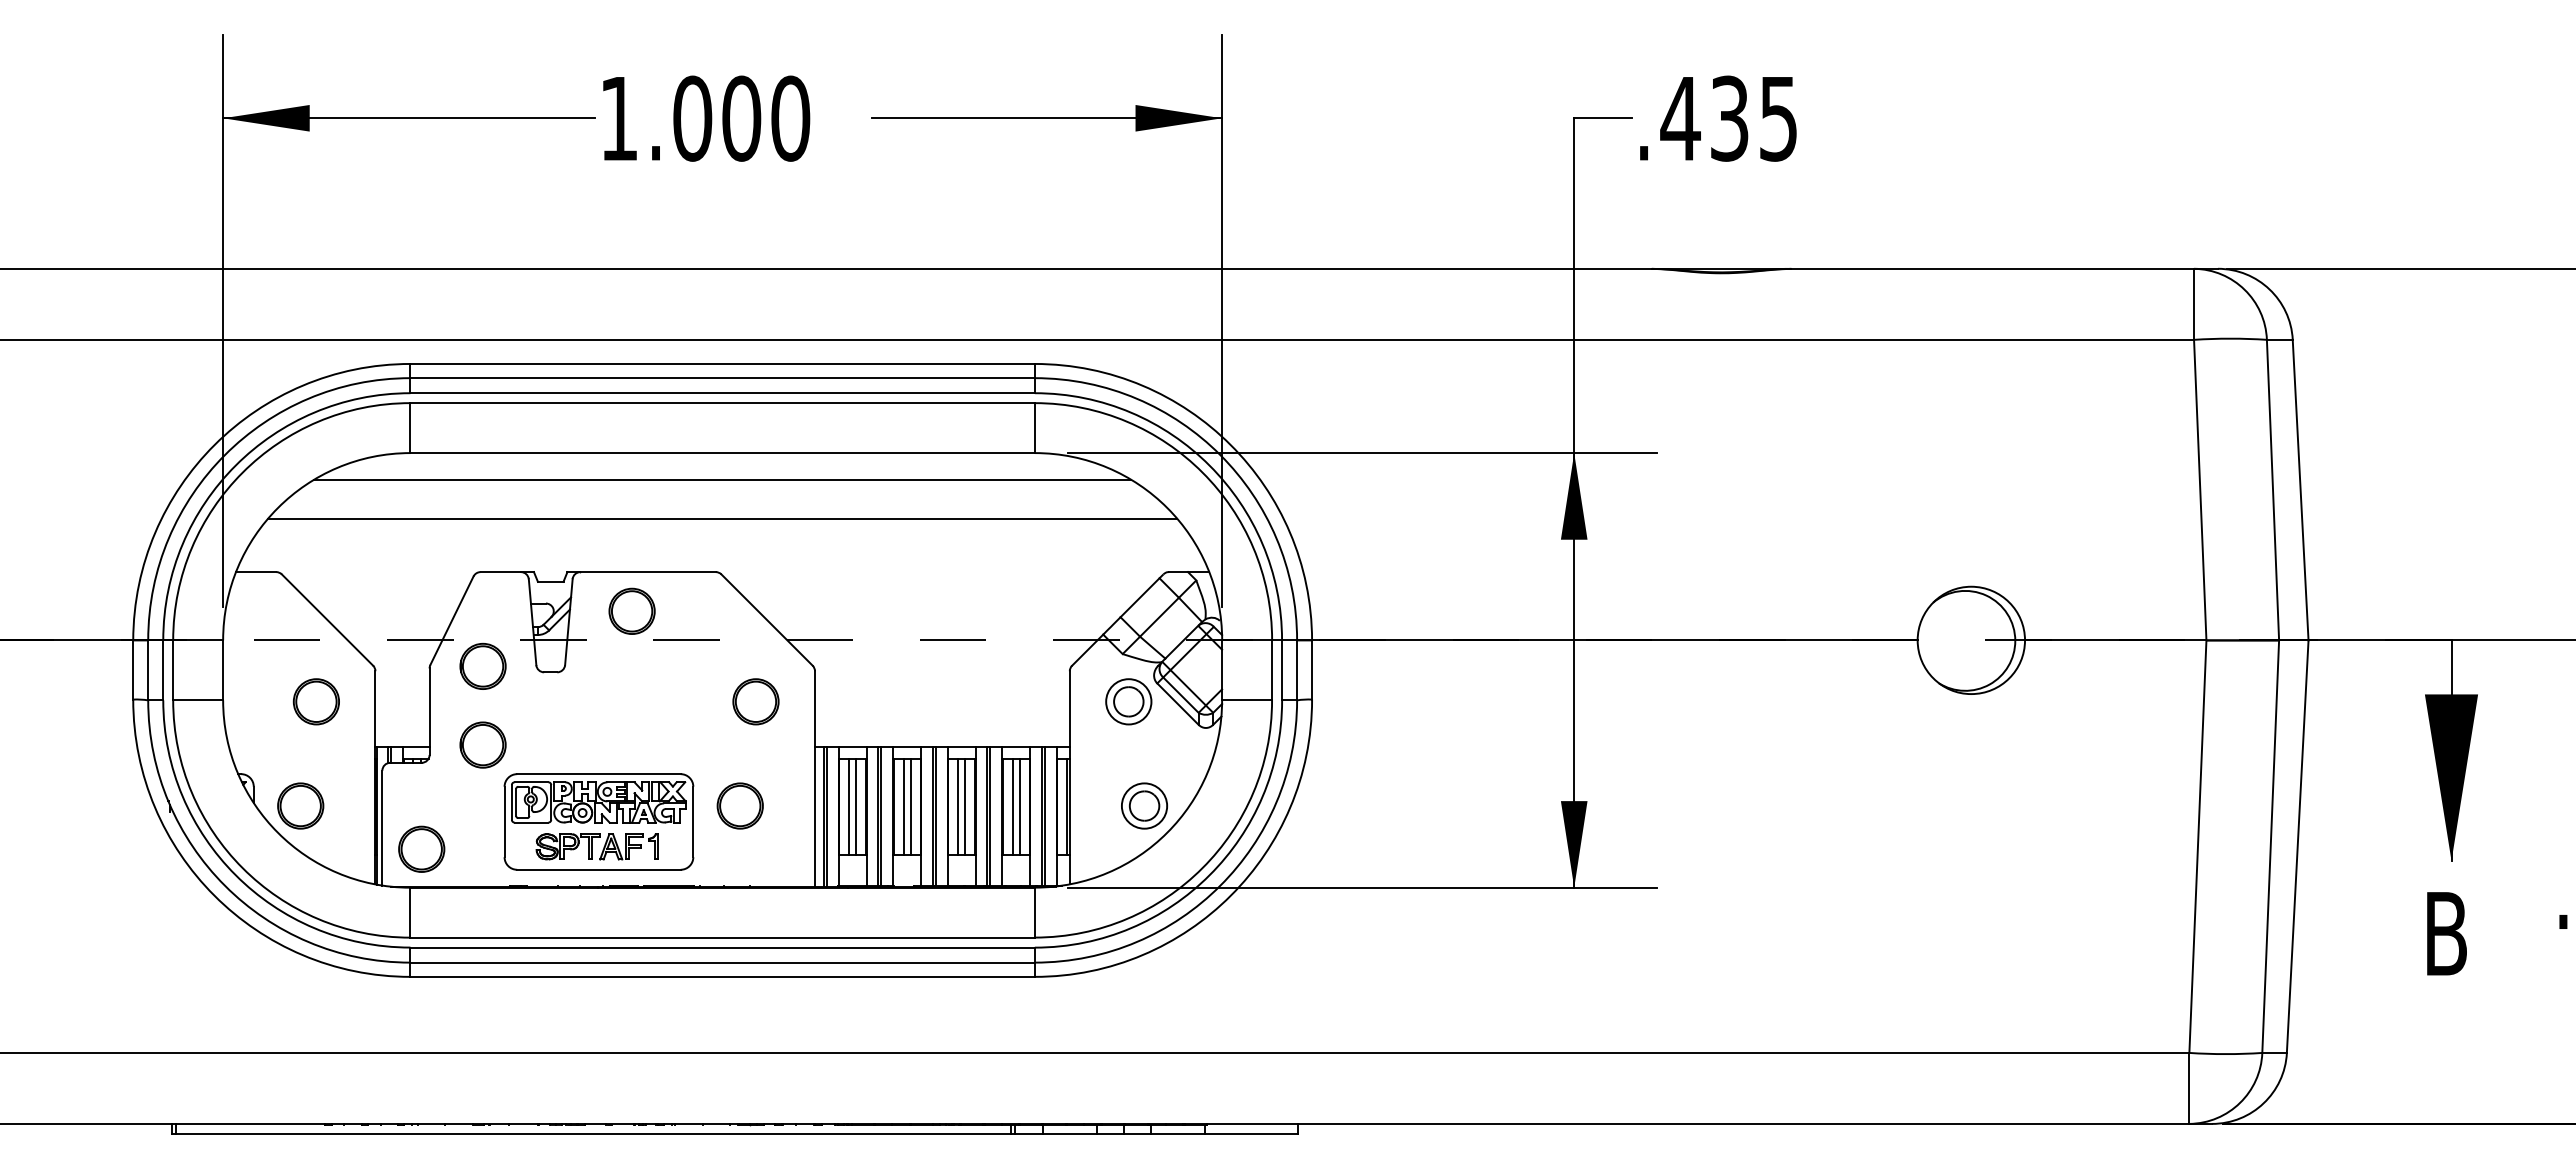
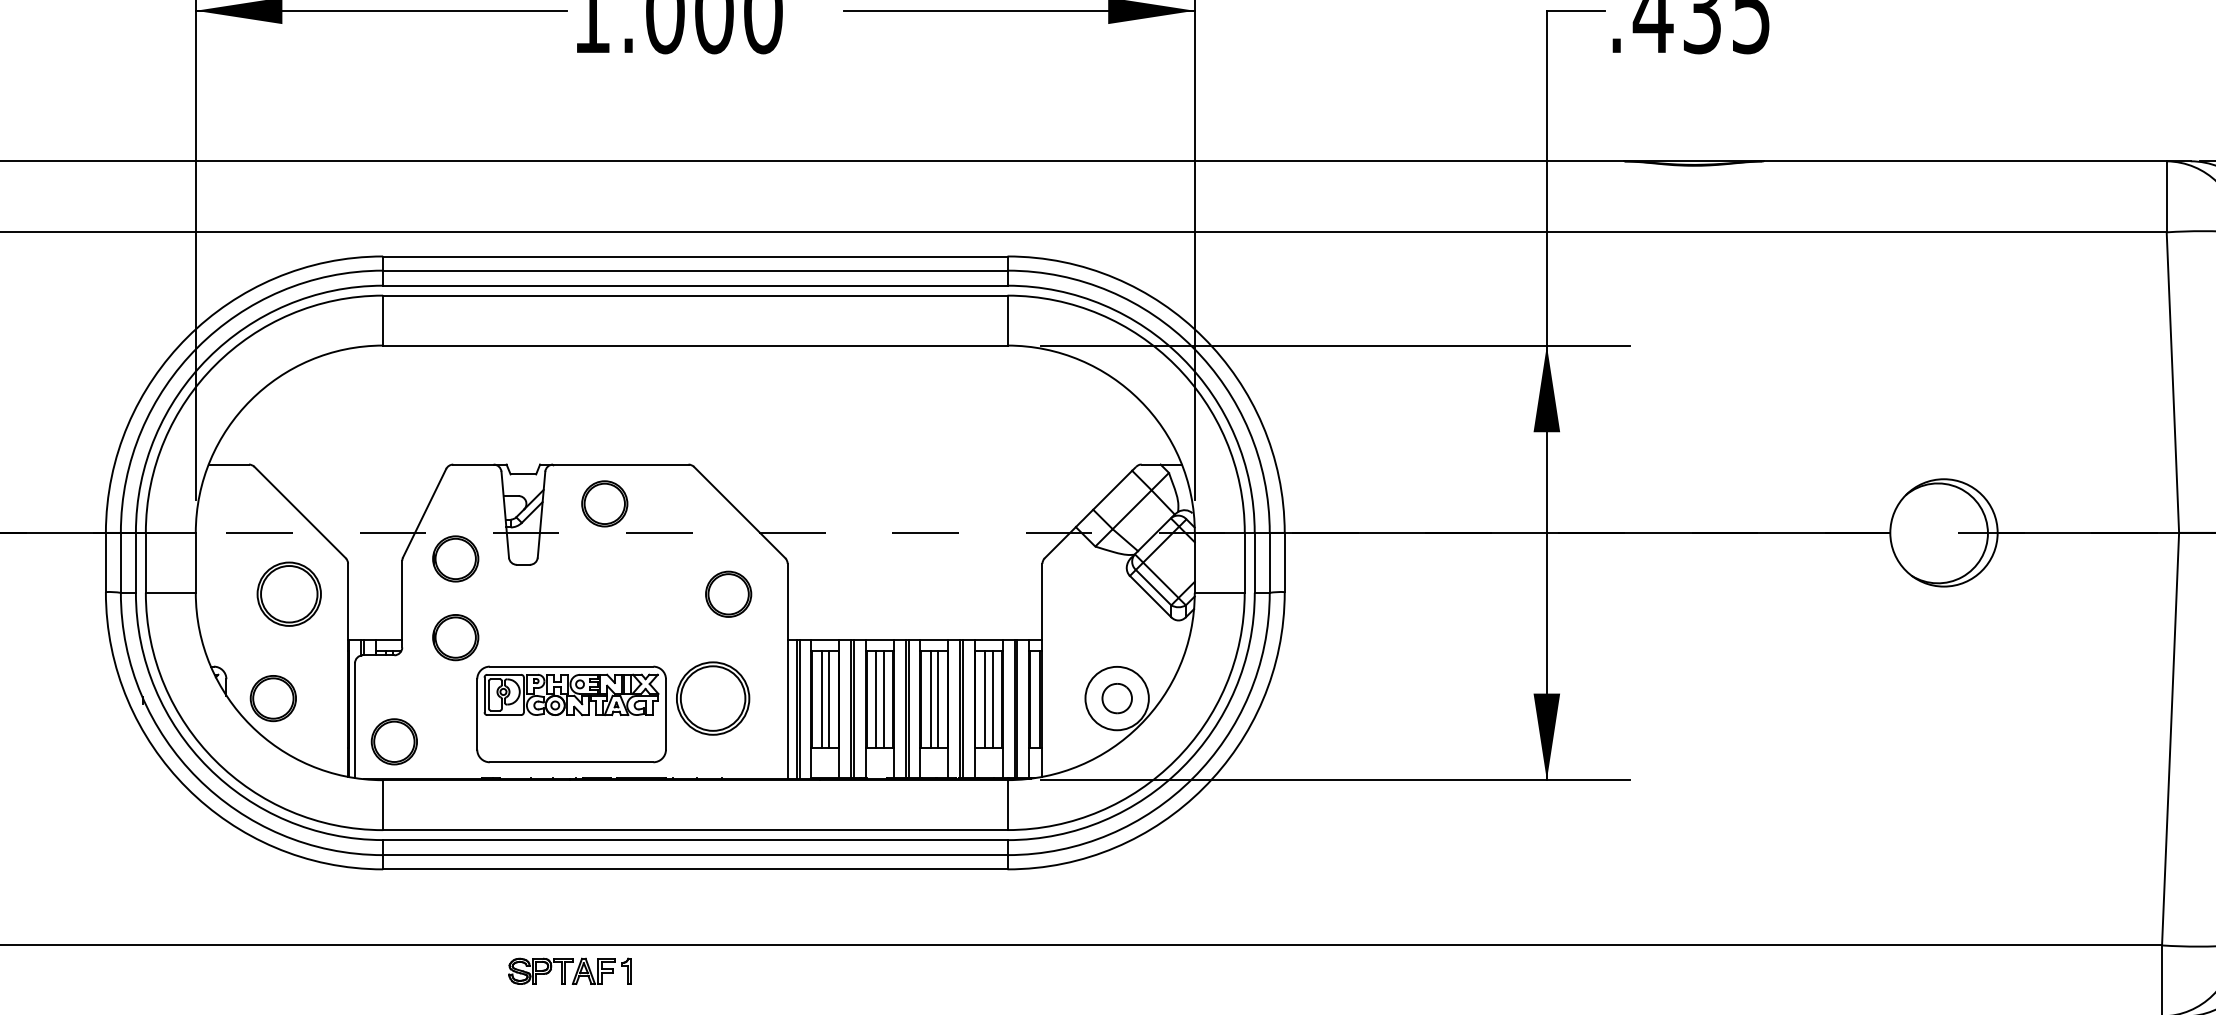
line: (722, 479) -> (695, 372), removed
line: (722, 518) -> (695, 411), removed
part: (315, 701) -> (288, 594), size x1.4
part: (1128, 701) -> (1101, 594), removed
part: (739, 805) -> (712, 698), size x1.6
circle: (1144, 805) -> (1117, 698), size x1.4
part: (596, 846) -> (569, 971), moved

